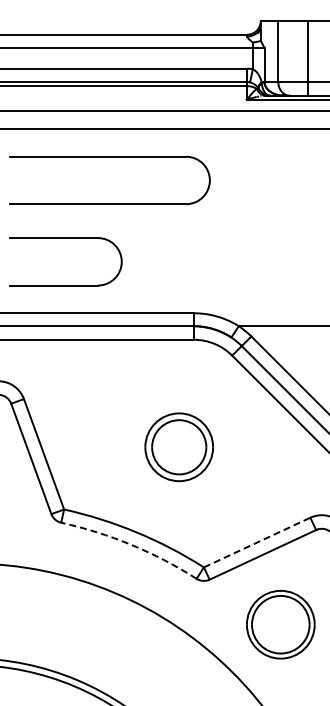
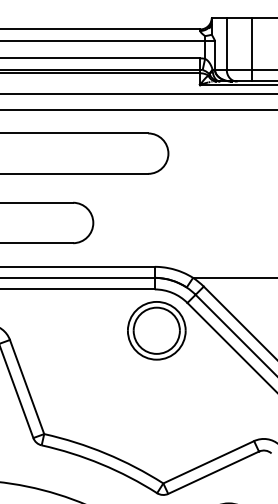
part: (178, 447) -> (156, 330), moved
line: (257, 542) -> (209, 462), dashed -> solid
arc: (131, 544) -> (101, 463), dashed -> solid

